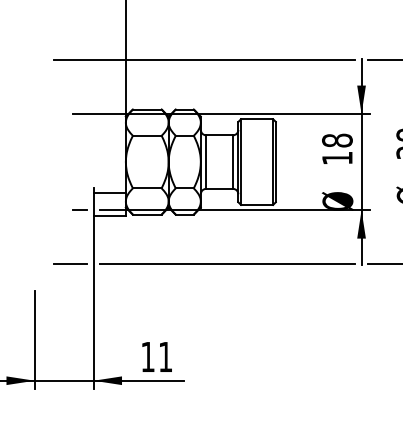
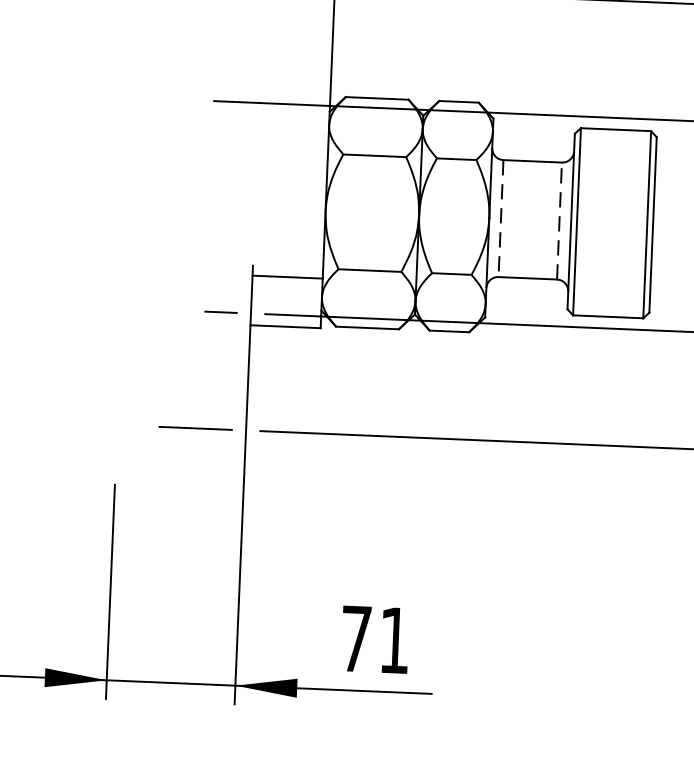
line: (206, 162) -> (501, 219), solid -> dashed
line: (232, 162) -> (558, 221), solid -> dashed
text: (147, 356) -> (355, 637), 11 -> 71

